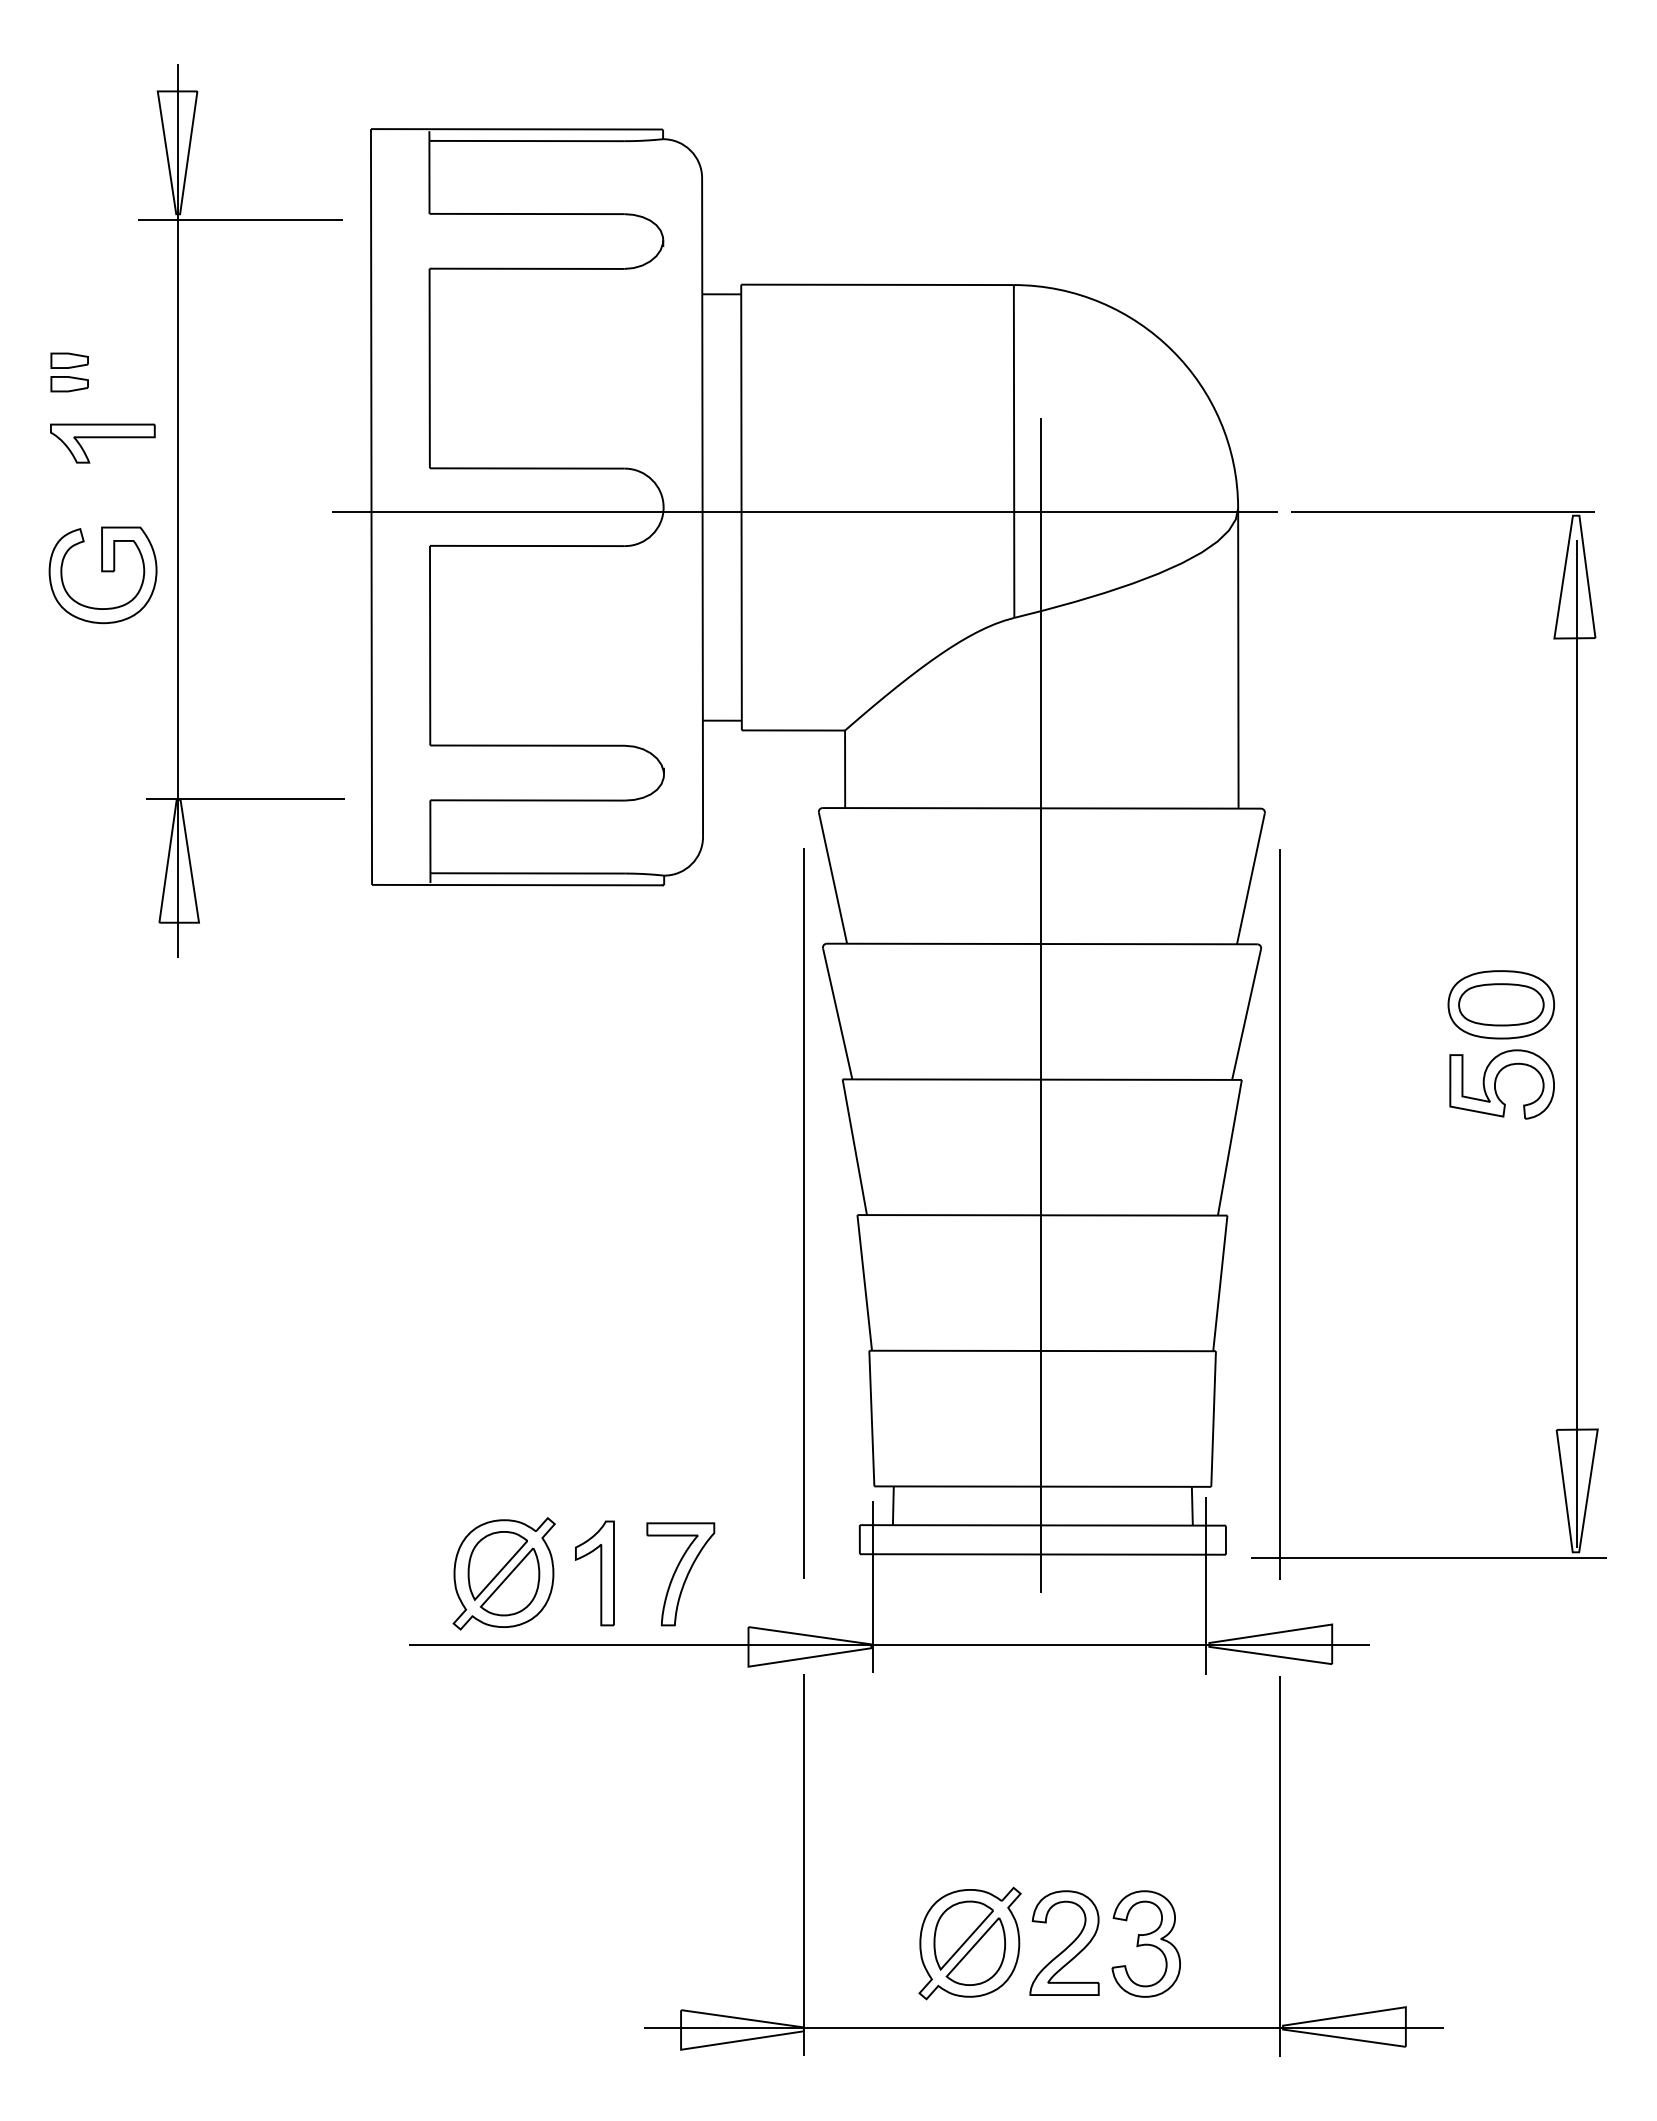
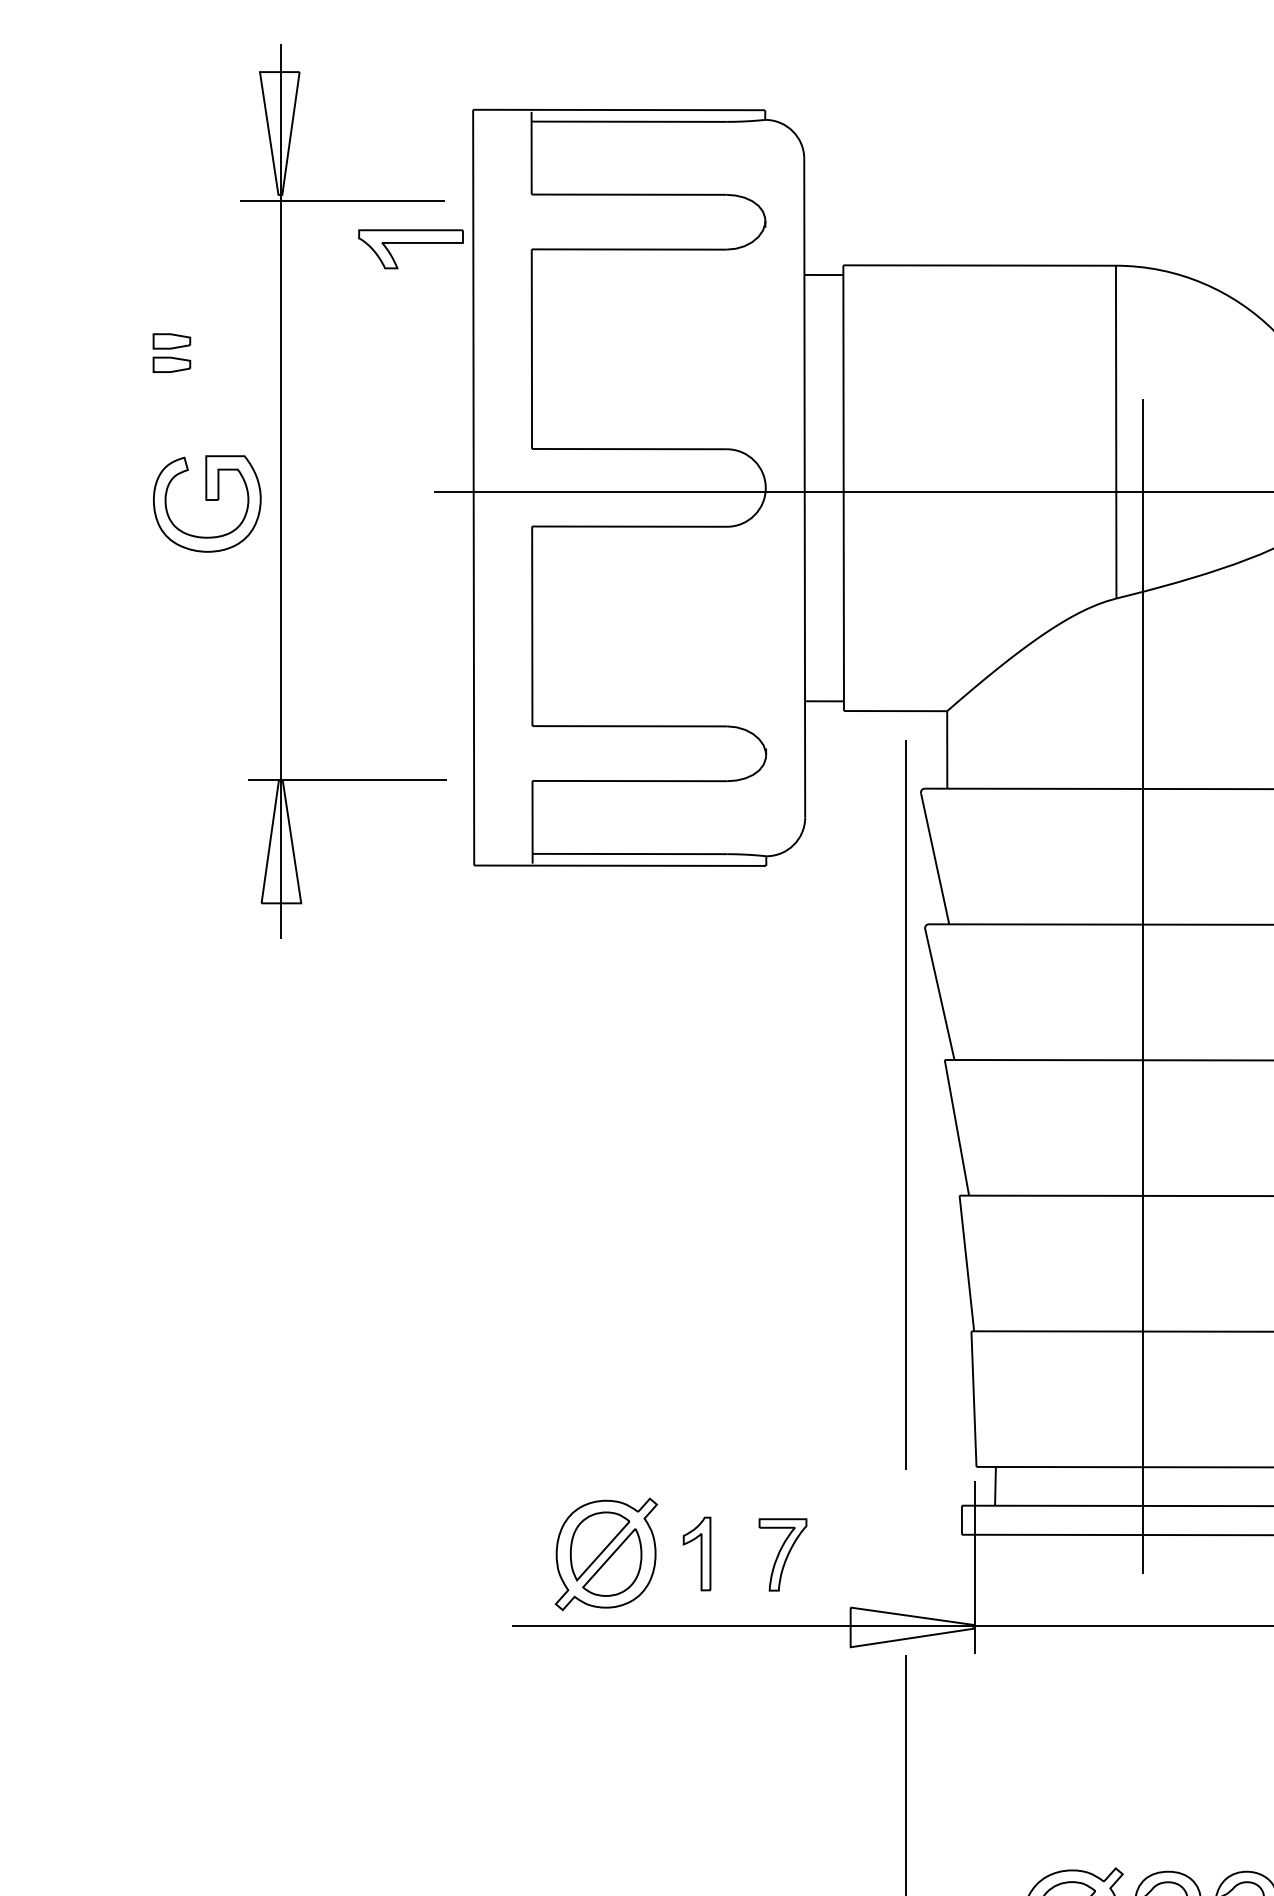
part: (102, 443) -> (410, 249), moved
part: (102, 575) -> (206, 504), moved
line: (803, 1213) -> (905, 1105), moved
part: (594, 1573) -> (696, 1554), size x0.7
part: (680, 1574) -> (782, 1555), size x0.7

